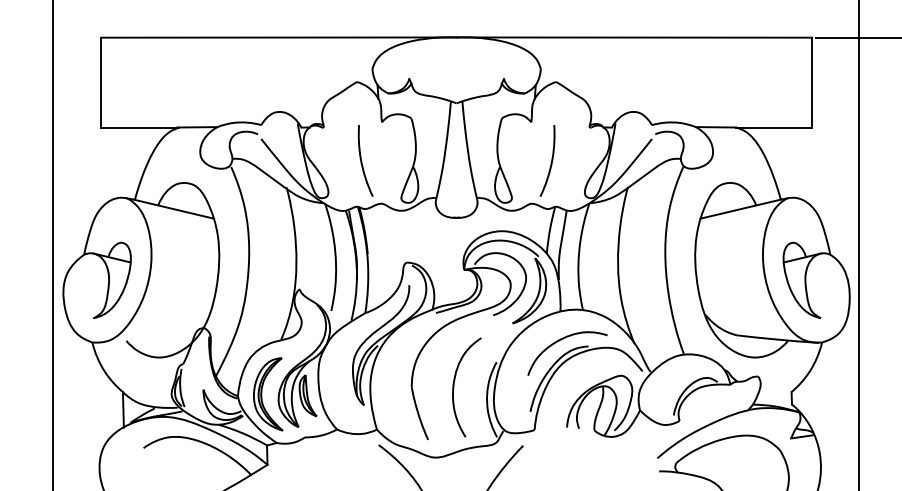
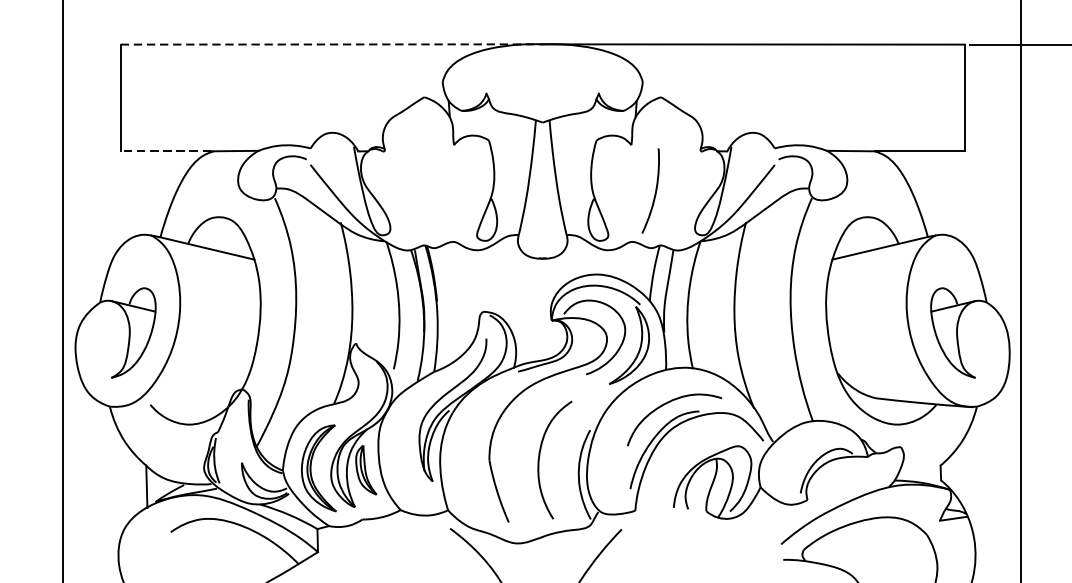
line: (279, 37) -> (332, 44), solid -> dashed
line: (139, 127) -> (165, 151), solid -> dashed
curve: (362, 161) -> (430, 191), removed

